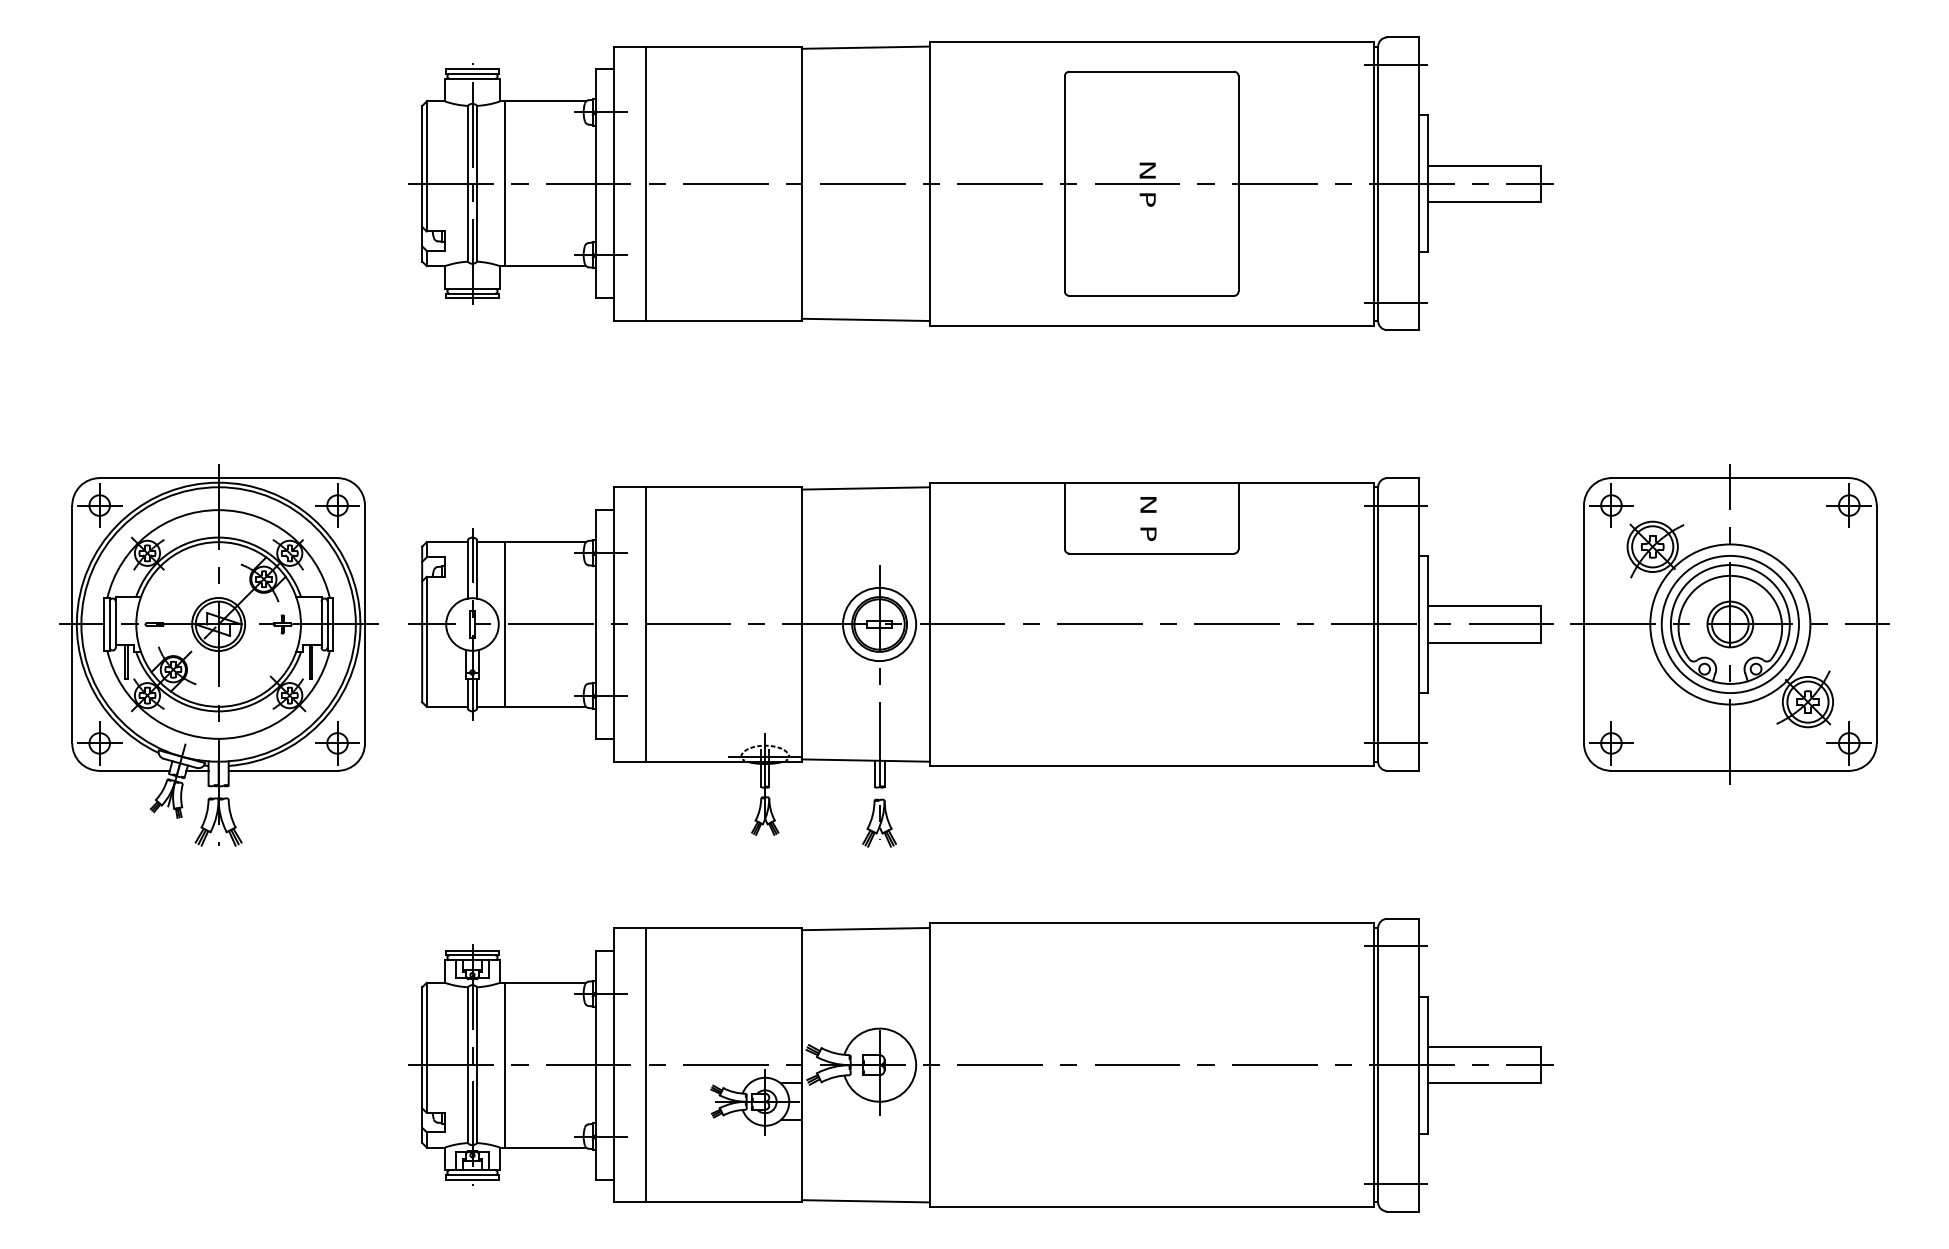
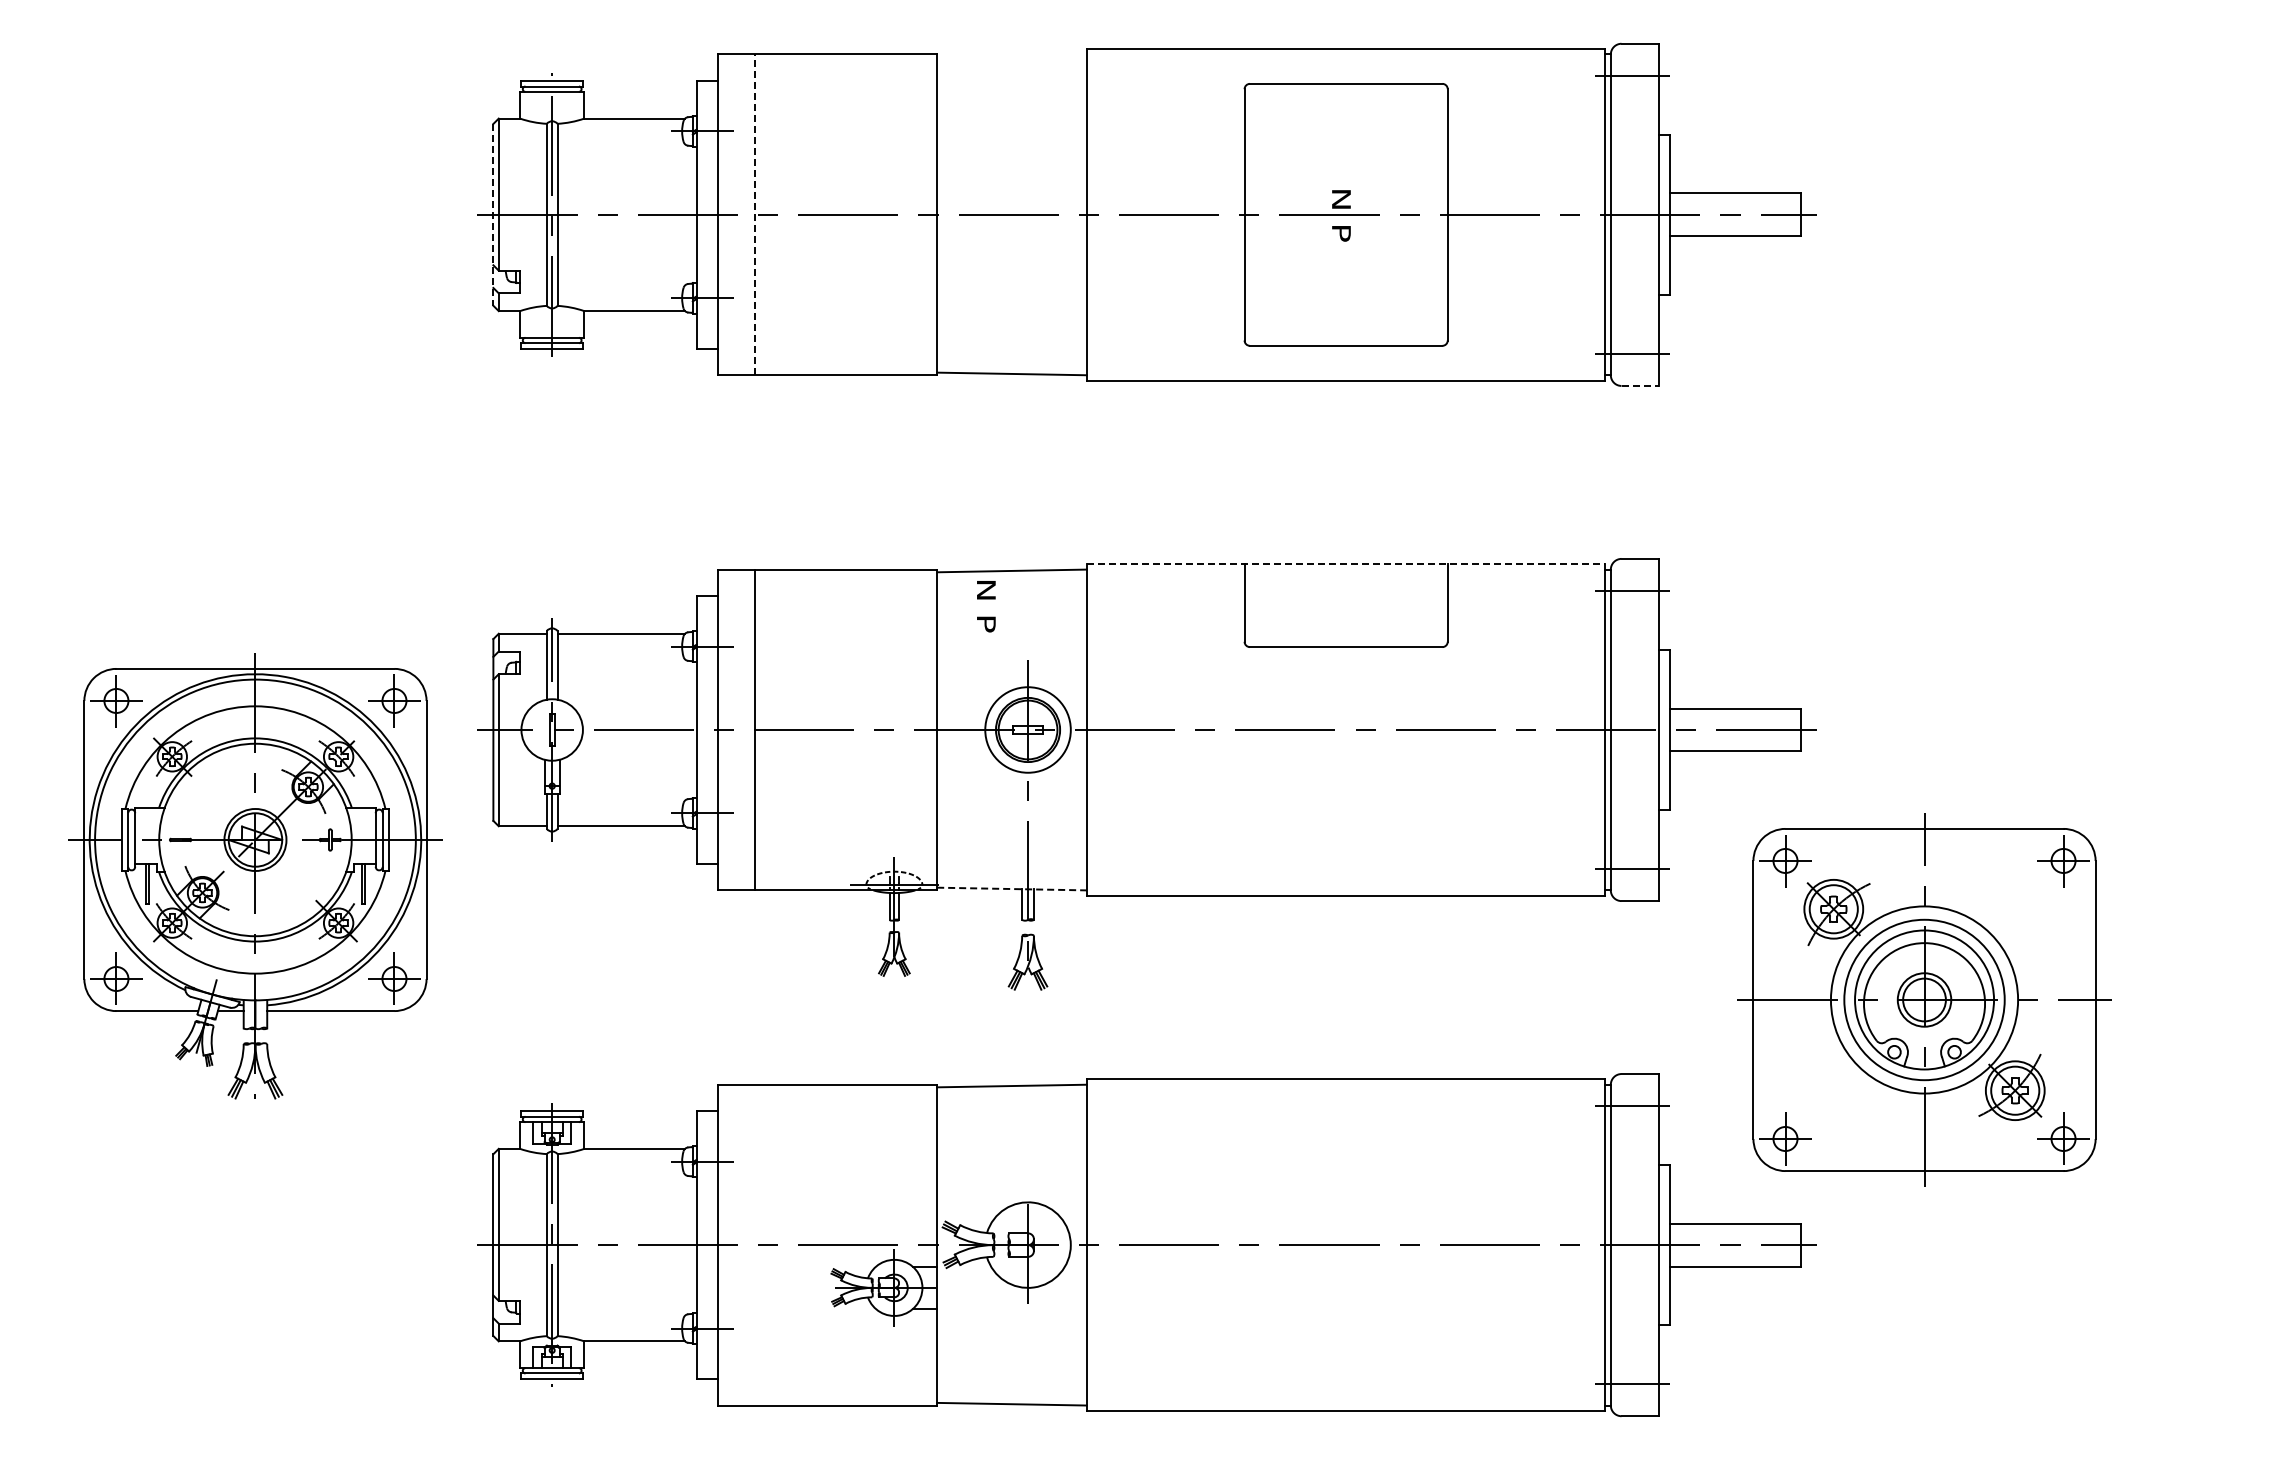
line: (865, 47) -> (1011, 55), removed
line: (422, 183) -> (493, 214), solid -> dashed
line: (504, 183) -> (589, 214), removed
line: (646, 183) -> (755, 214), solid -> dashed
line: (1403, 329) -> (1640, 385), solid -> dashed
line: (1152, 482) -> (1346, 564), solid -> dashed
text: (1148, 518) -> (986, 606), moved
line: (504, 624) -> (589, 729), removed
part: (1730, 624) -> (1924, 999), moved
part: (218, 655) -> (255, 876), moved
line: (866, 760) -> (1012, 889), solid -> dashed
line: (504, 1064) -> (589, 1244), removed
line: (646, 1064) -> (755, 1244), removed

